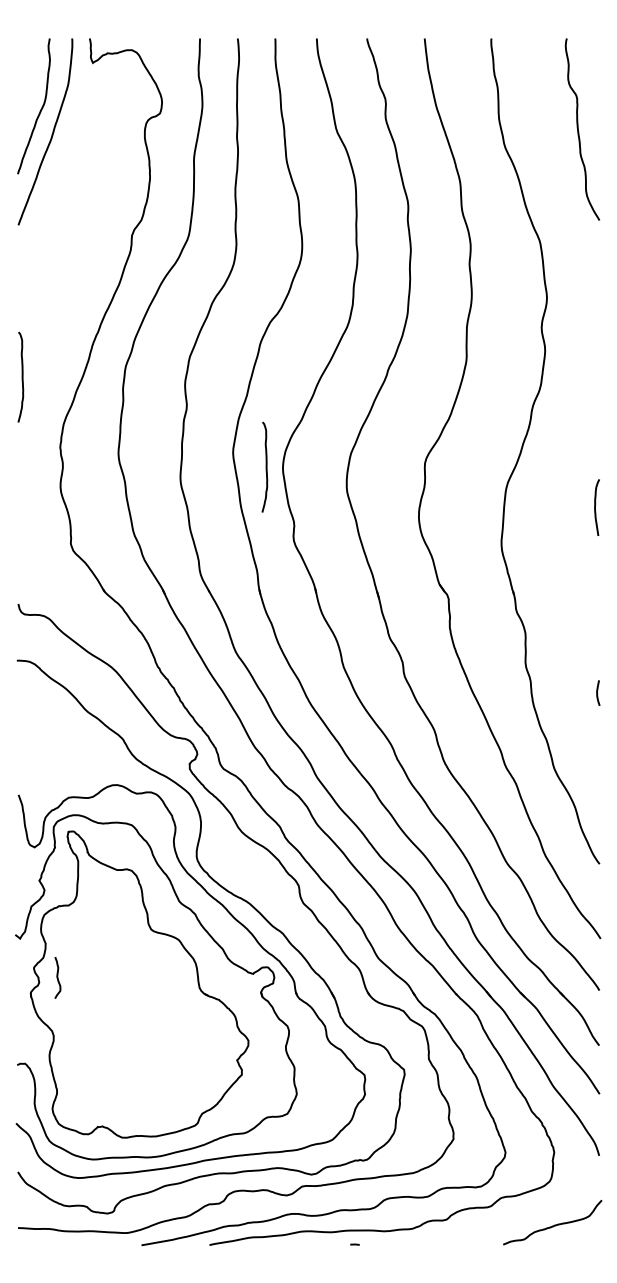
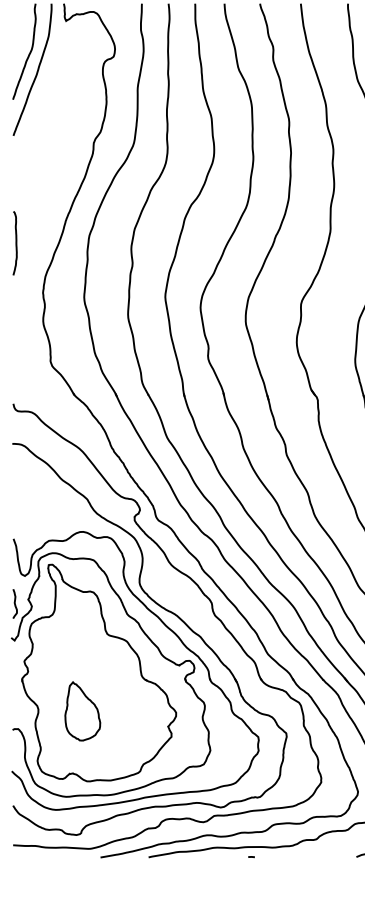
curve: (265, 466) -> (188, 306), removed
curve: (57, 977) -> (14, 603), moved
part: (116, 1038) -> (82, 711), added

